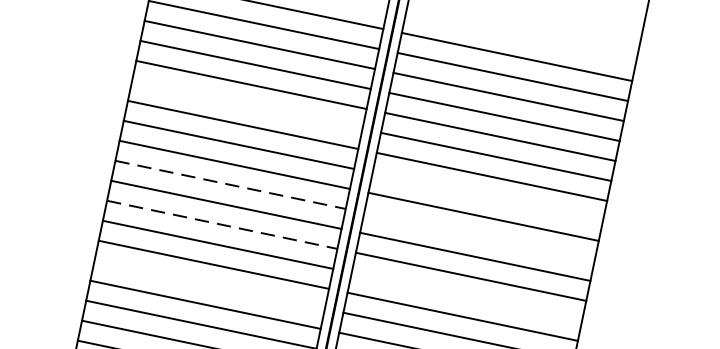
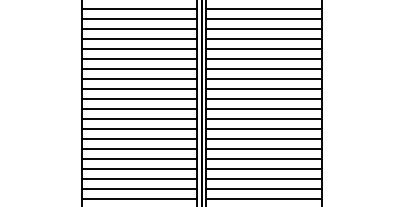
line: (247, 104) -> (139, 58), added
line: (231, 184) -> (139, 98), dashed -> solid
line: (487, 195) -> (263, 78), added
line: (222, 223) -> (139, 118), dashed -> solid
line: (478, 235) -> (263, 98), added
line: (209, 285) -> (139, 149), added
line: (466, 295) -> (263, 128), added

